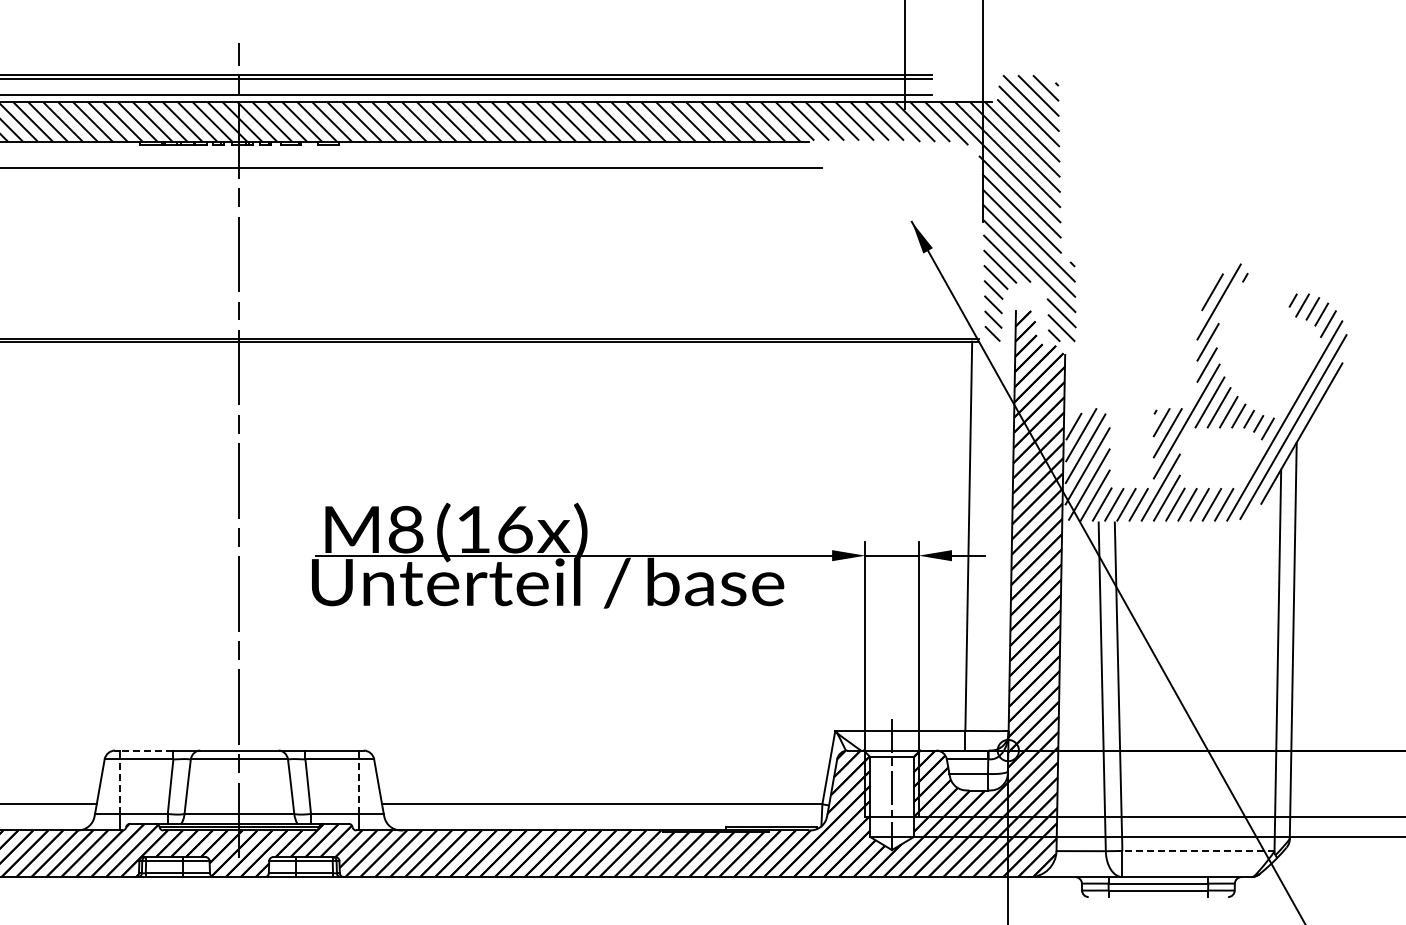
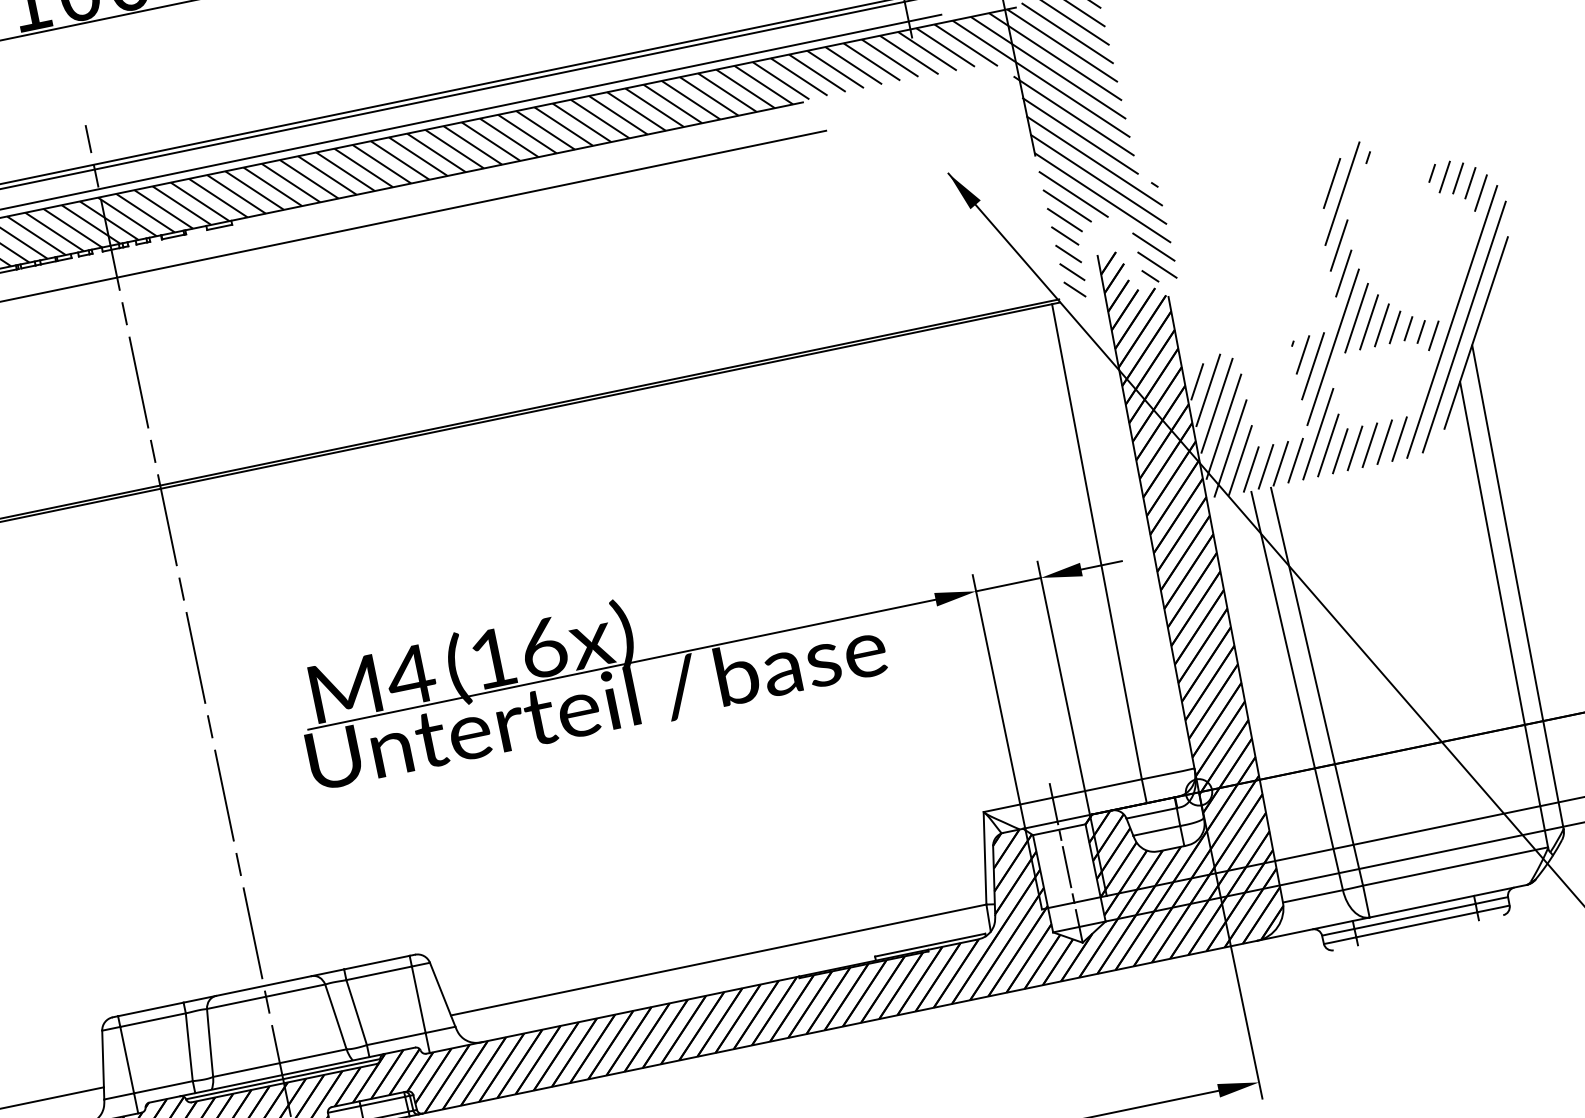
text: (405, 529) -> (410, 675), M8 -> M4
line: (146, 750) -> (150, 1009), dashed -> solid
line: (119, 786) -> (127, 1059), dashed -> solid
line: (359, 786) -> (418, 999), dashed -> solid
line: (1197, 850) -> (1454, 866), dashed -> solid

